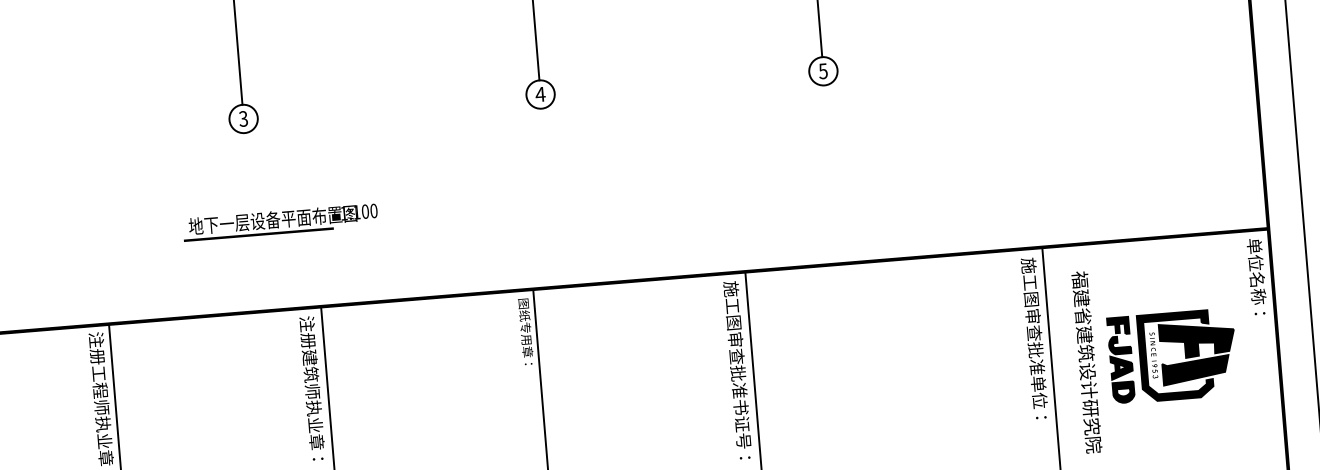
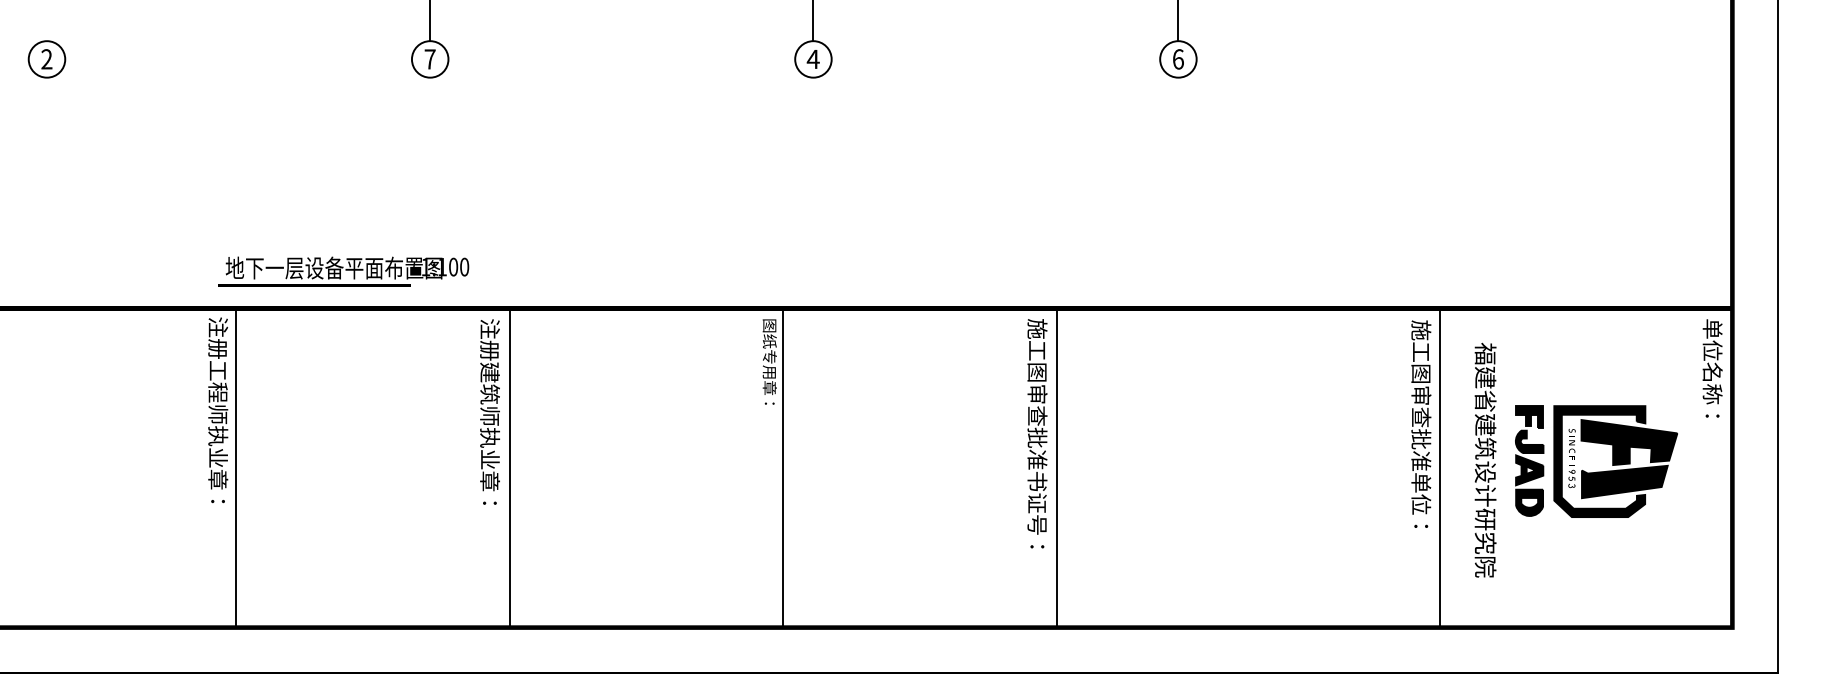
text: (822, 71) -> (1177, 59), 5 -> 6
text: (243, 119) -> (429, 59), 3 -> 7
text: (280, 222) -> (343, 271), moved

